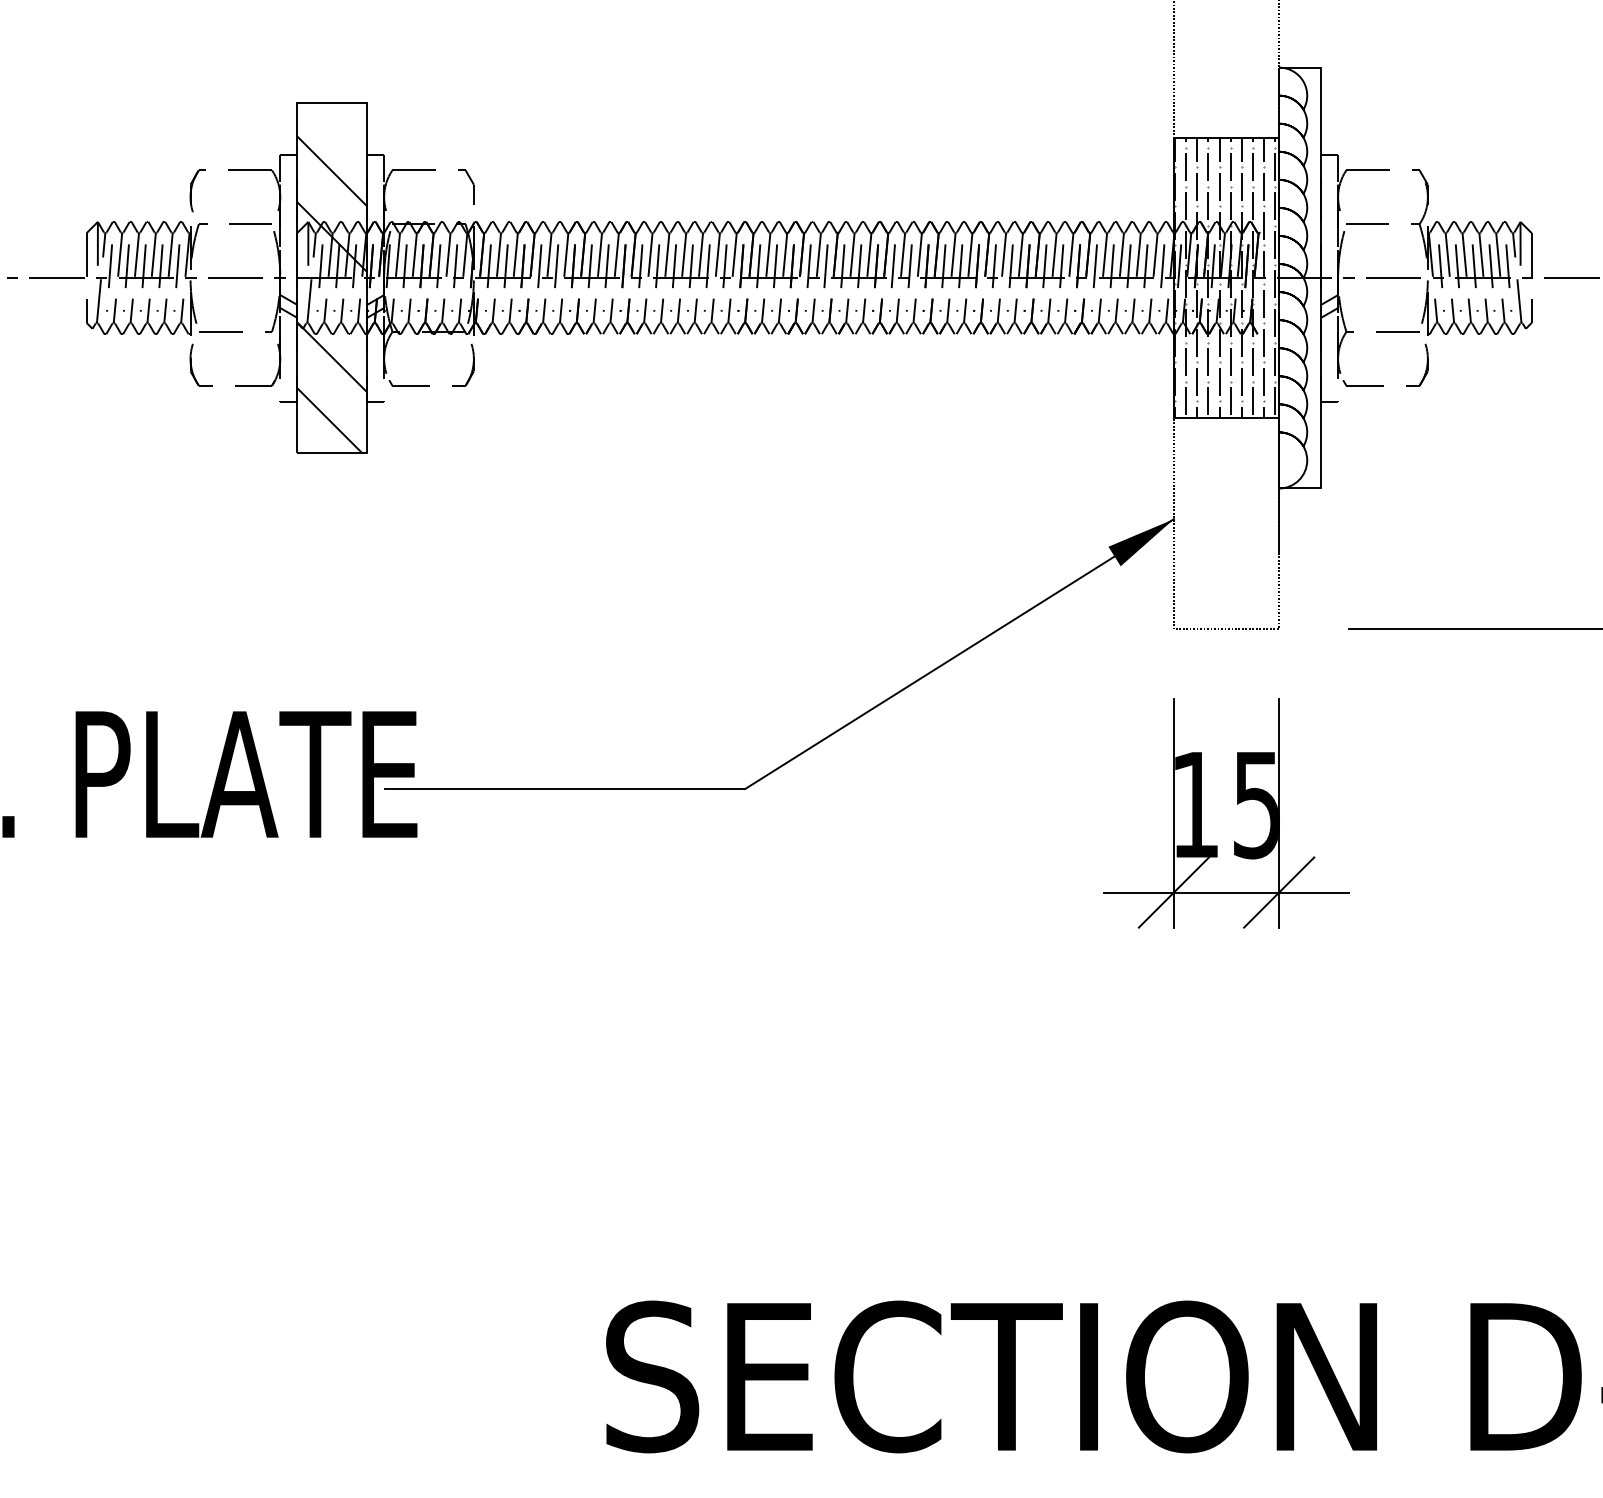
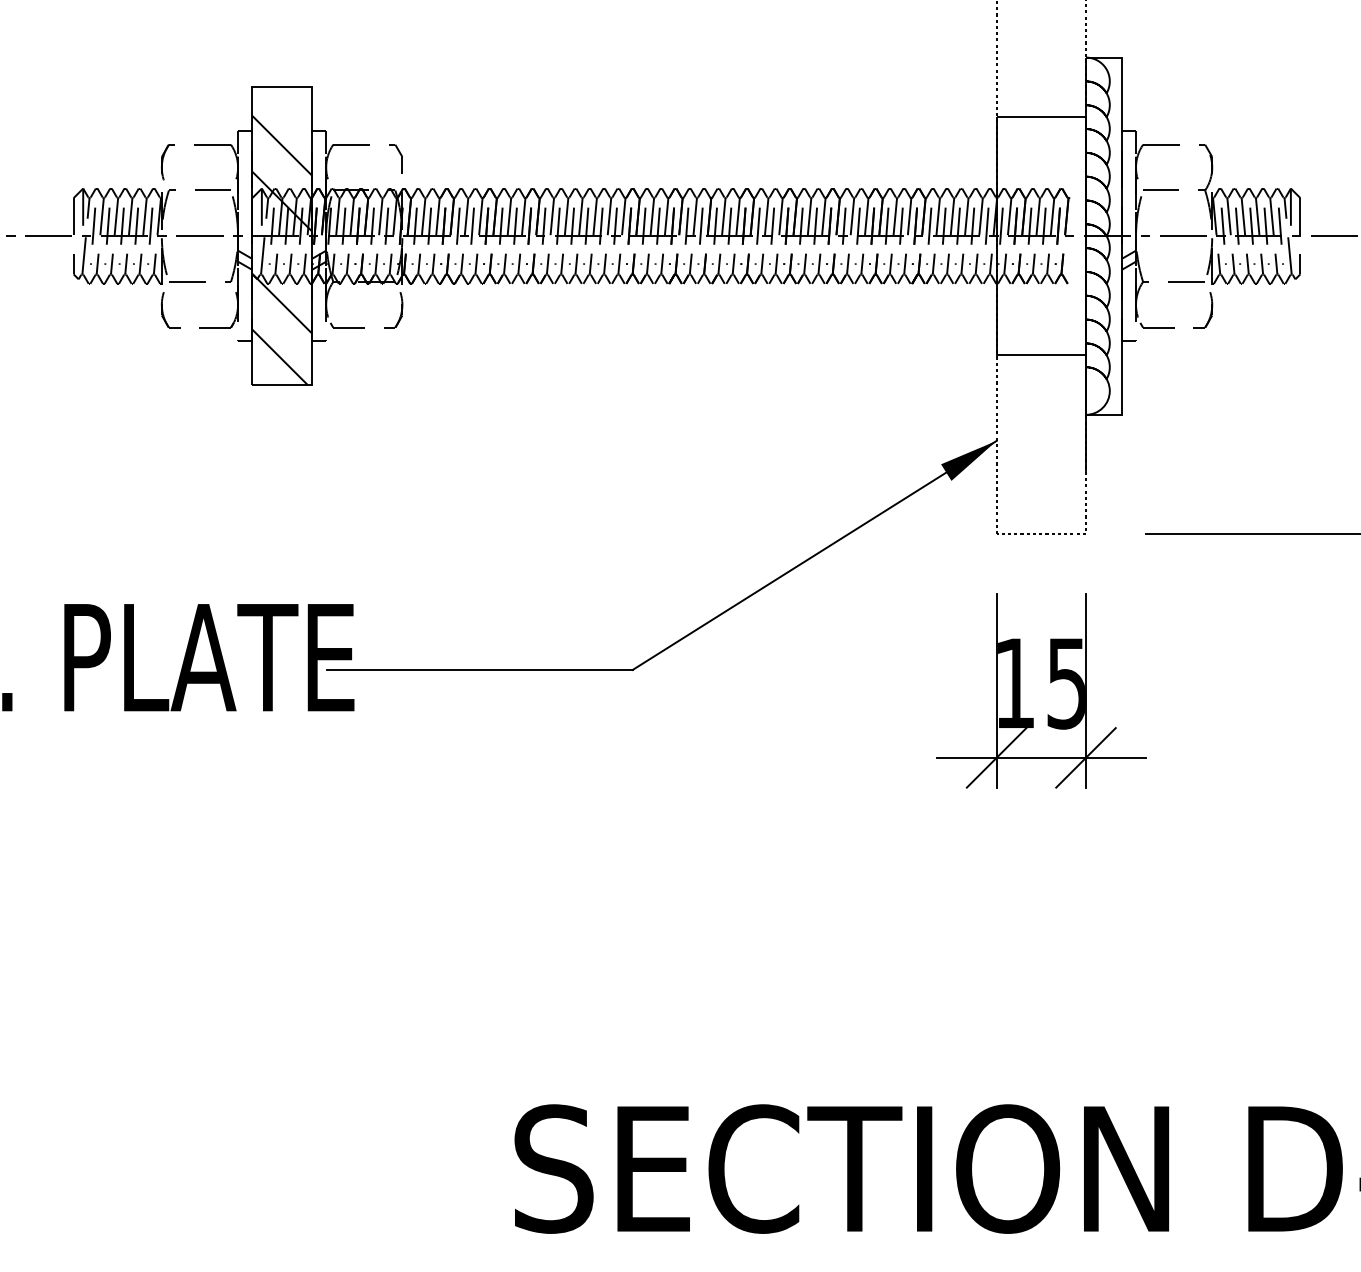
hatch: (1225, 277) -> (1040, 235), removed

